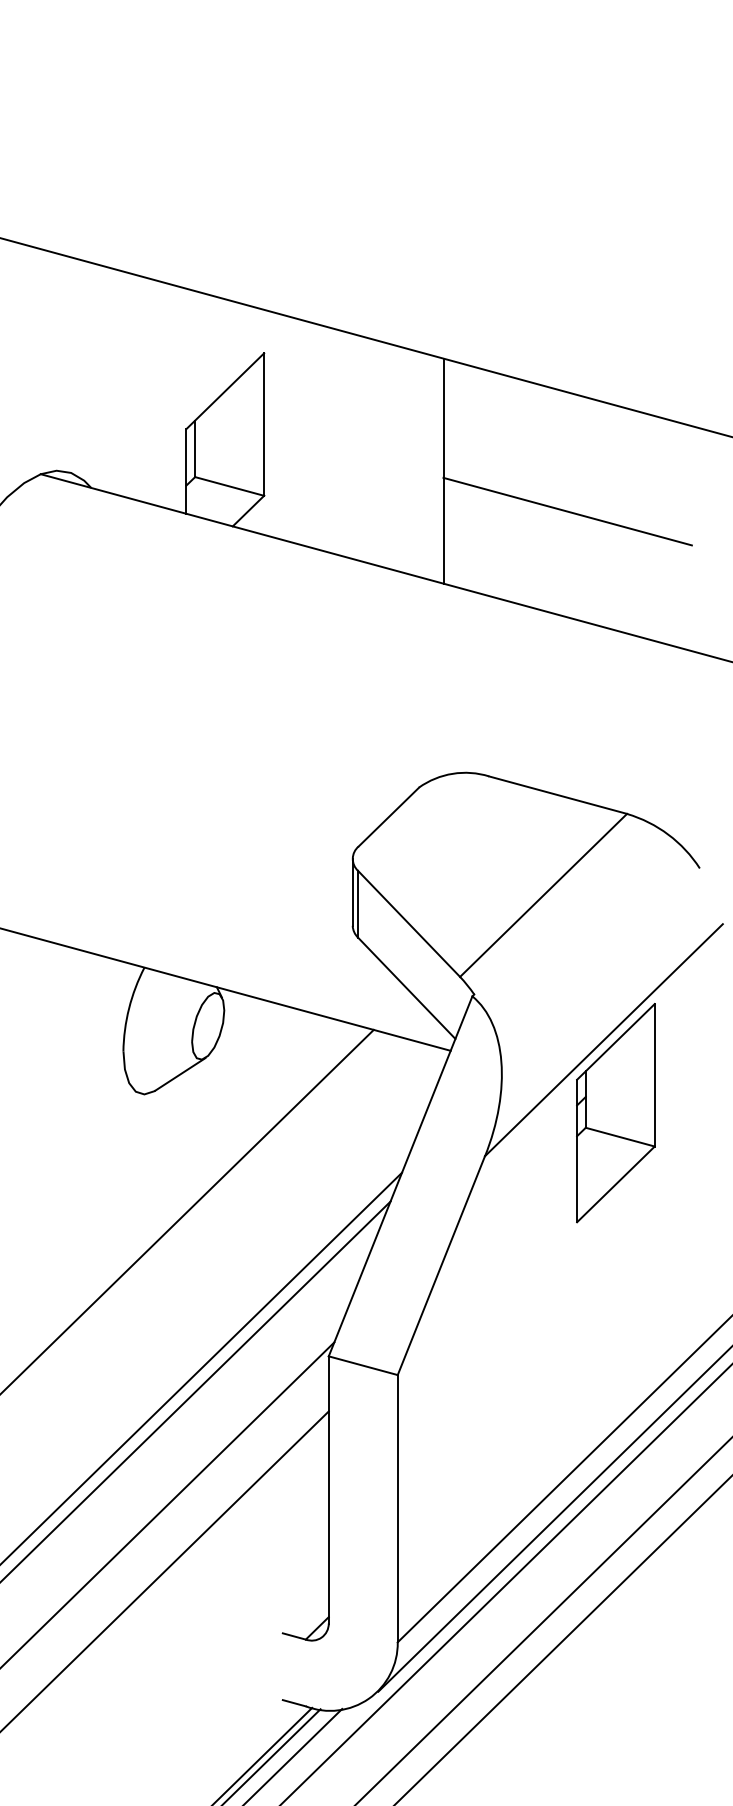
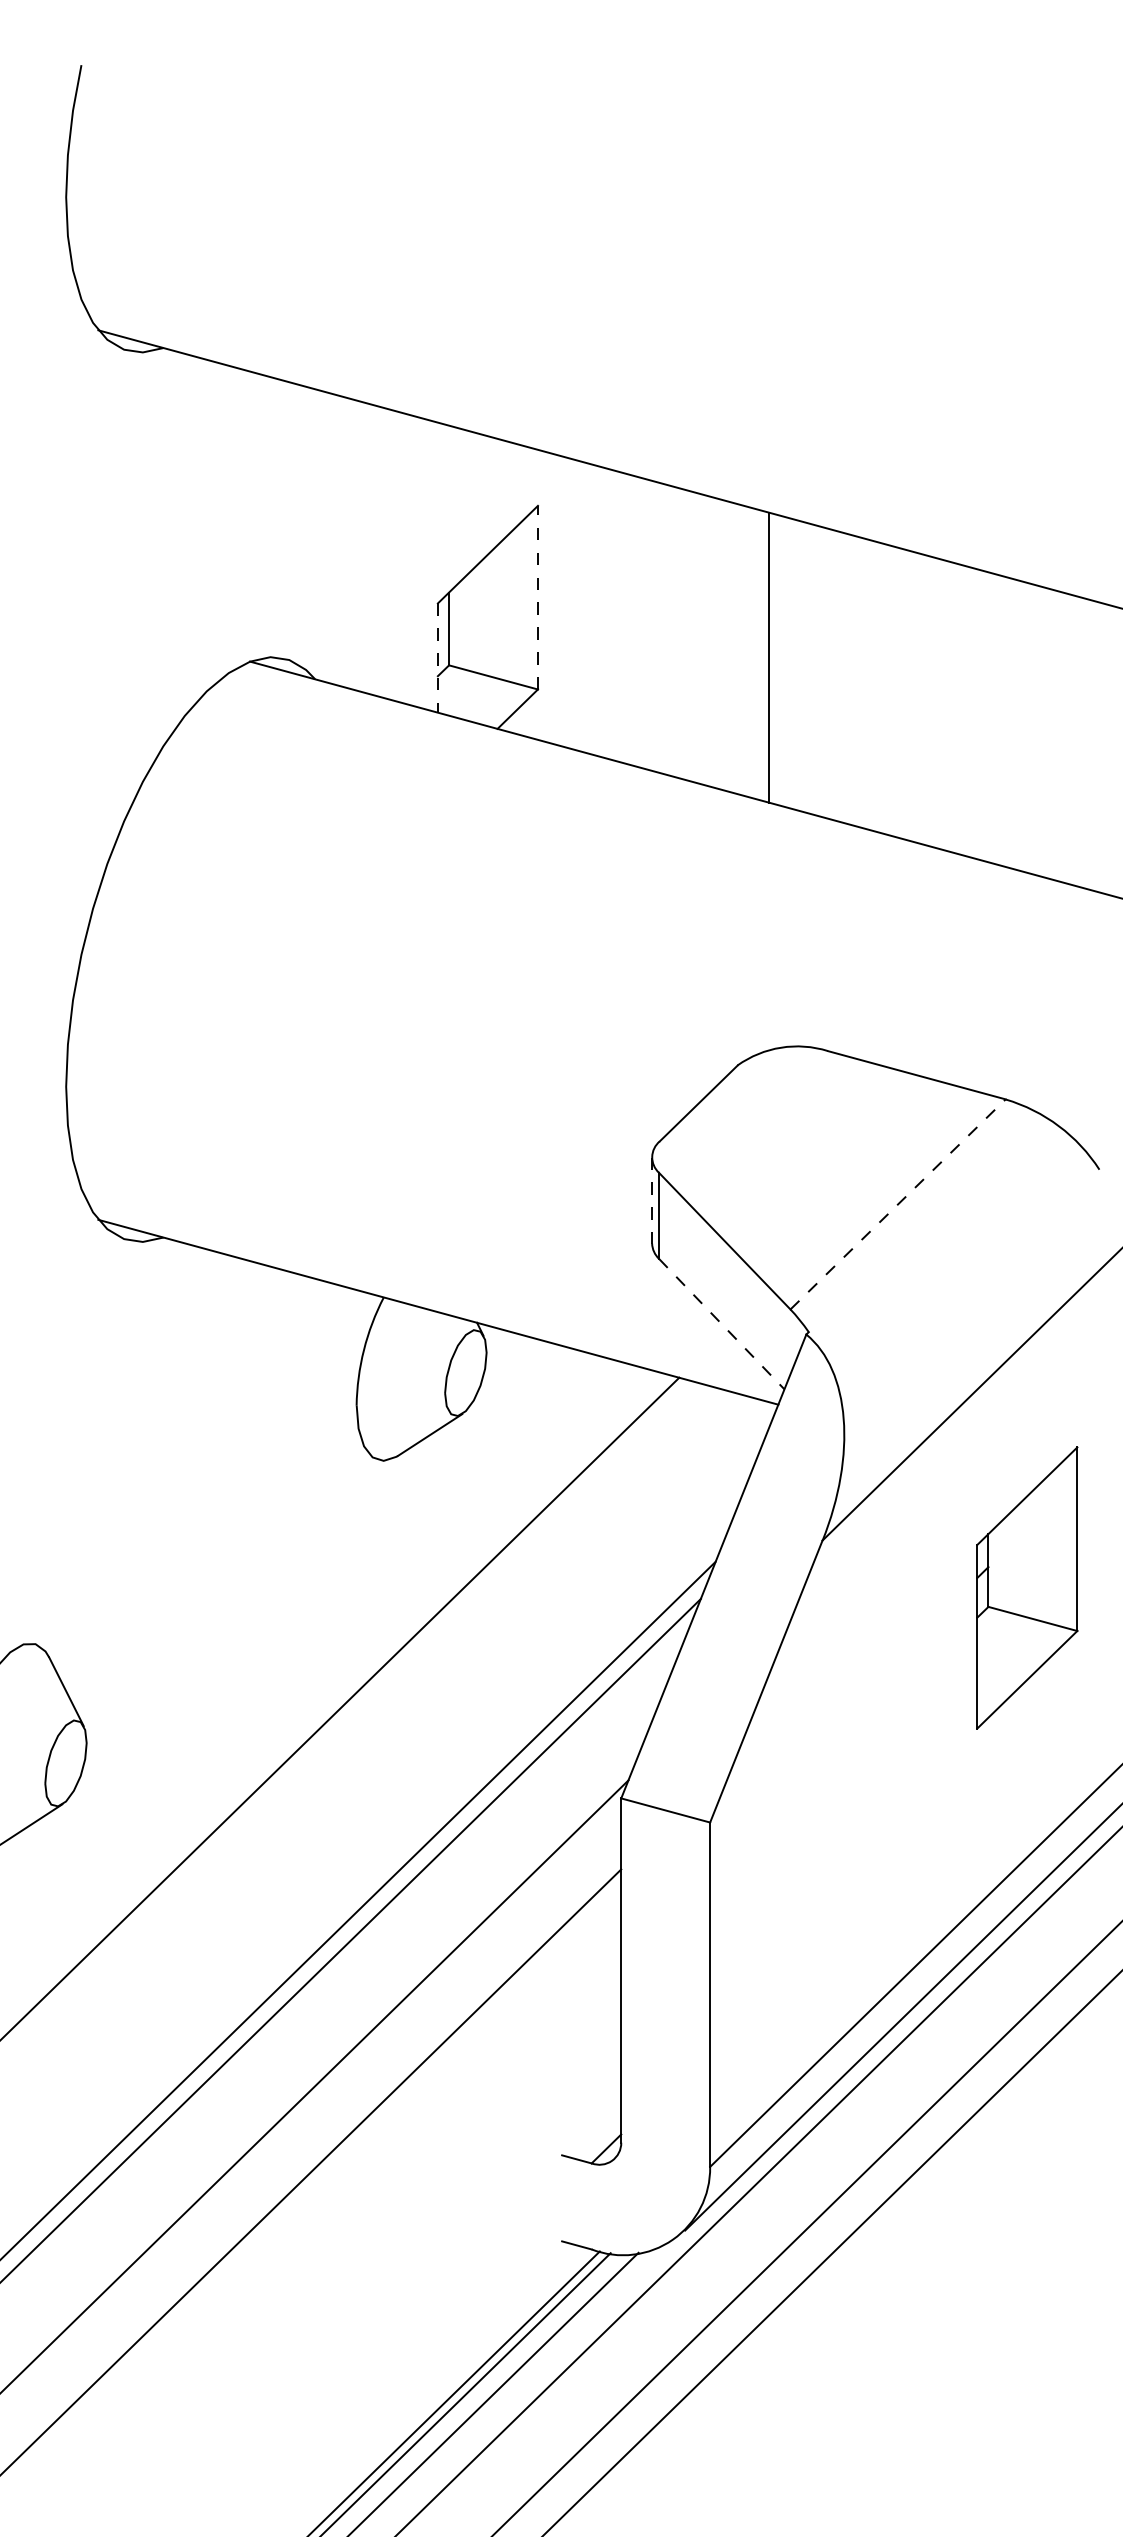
line: (263, 424) -> (537, 597), solid -> dashed
line: (186, 471) -> (437, 658), solid -> dashed
line: (567, 511) -> (929, 709), removed
line: (353, 893) -> (652, 1201), solid -> dashed
line: (543, 895) -> (898, 1204), solid -> dashed
line: (406, 988) -> (721, 1324), solid -> dashed
part: (616, 1112) -> (1027, 1587), moved

